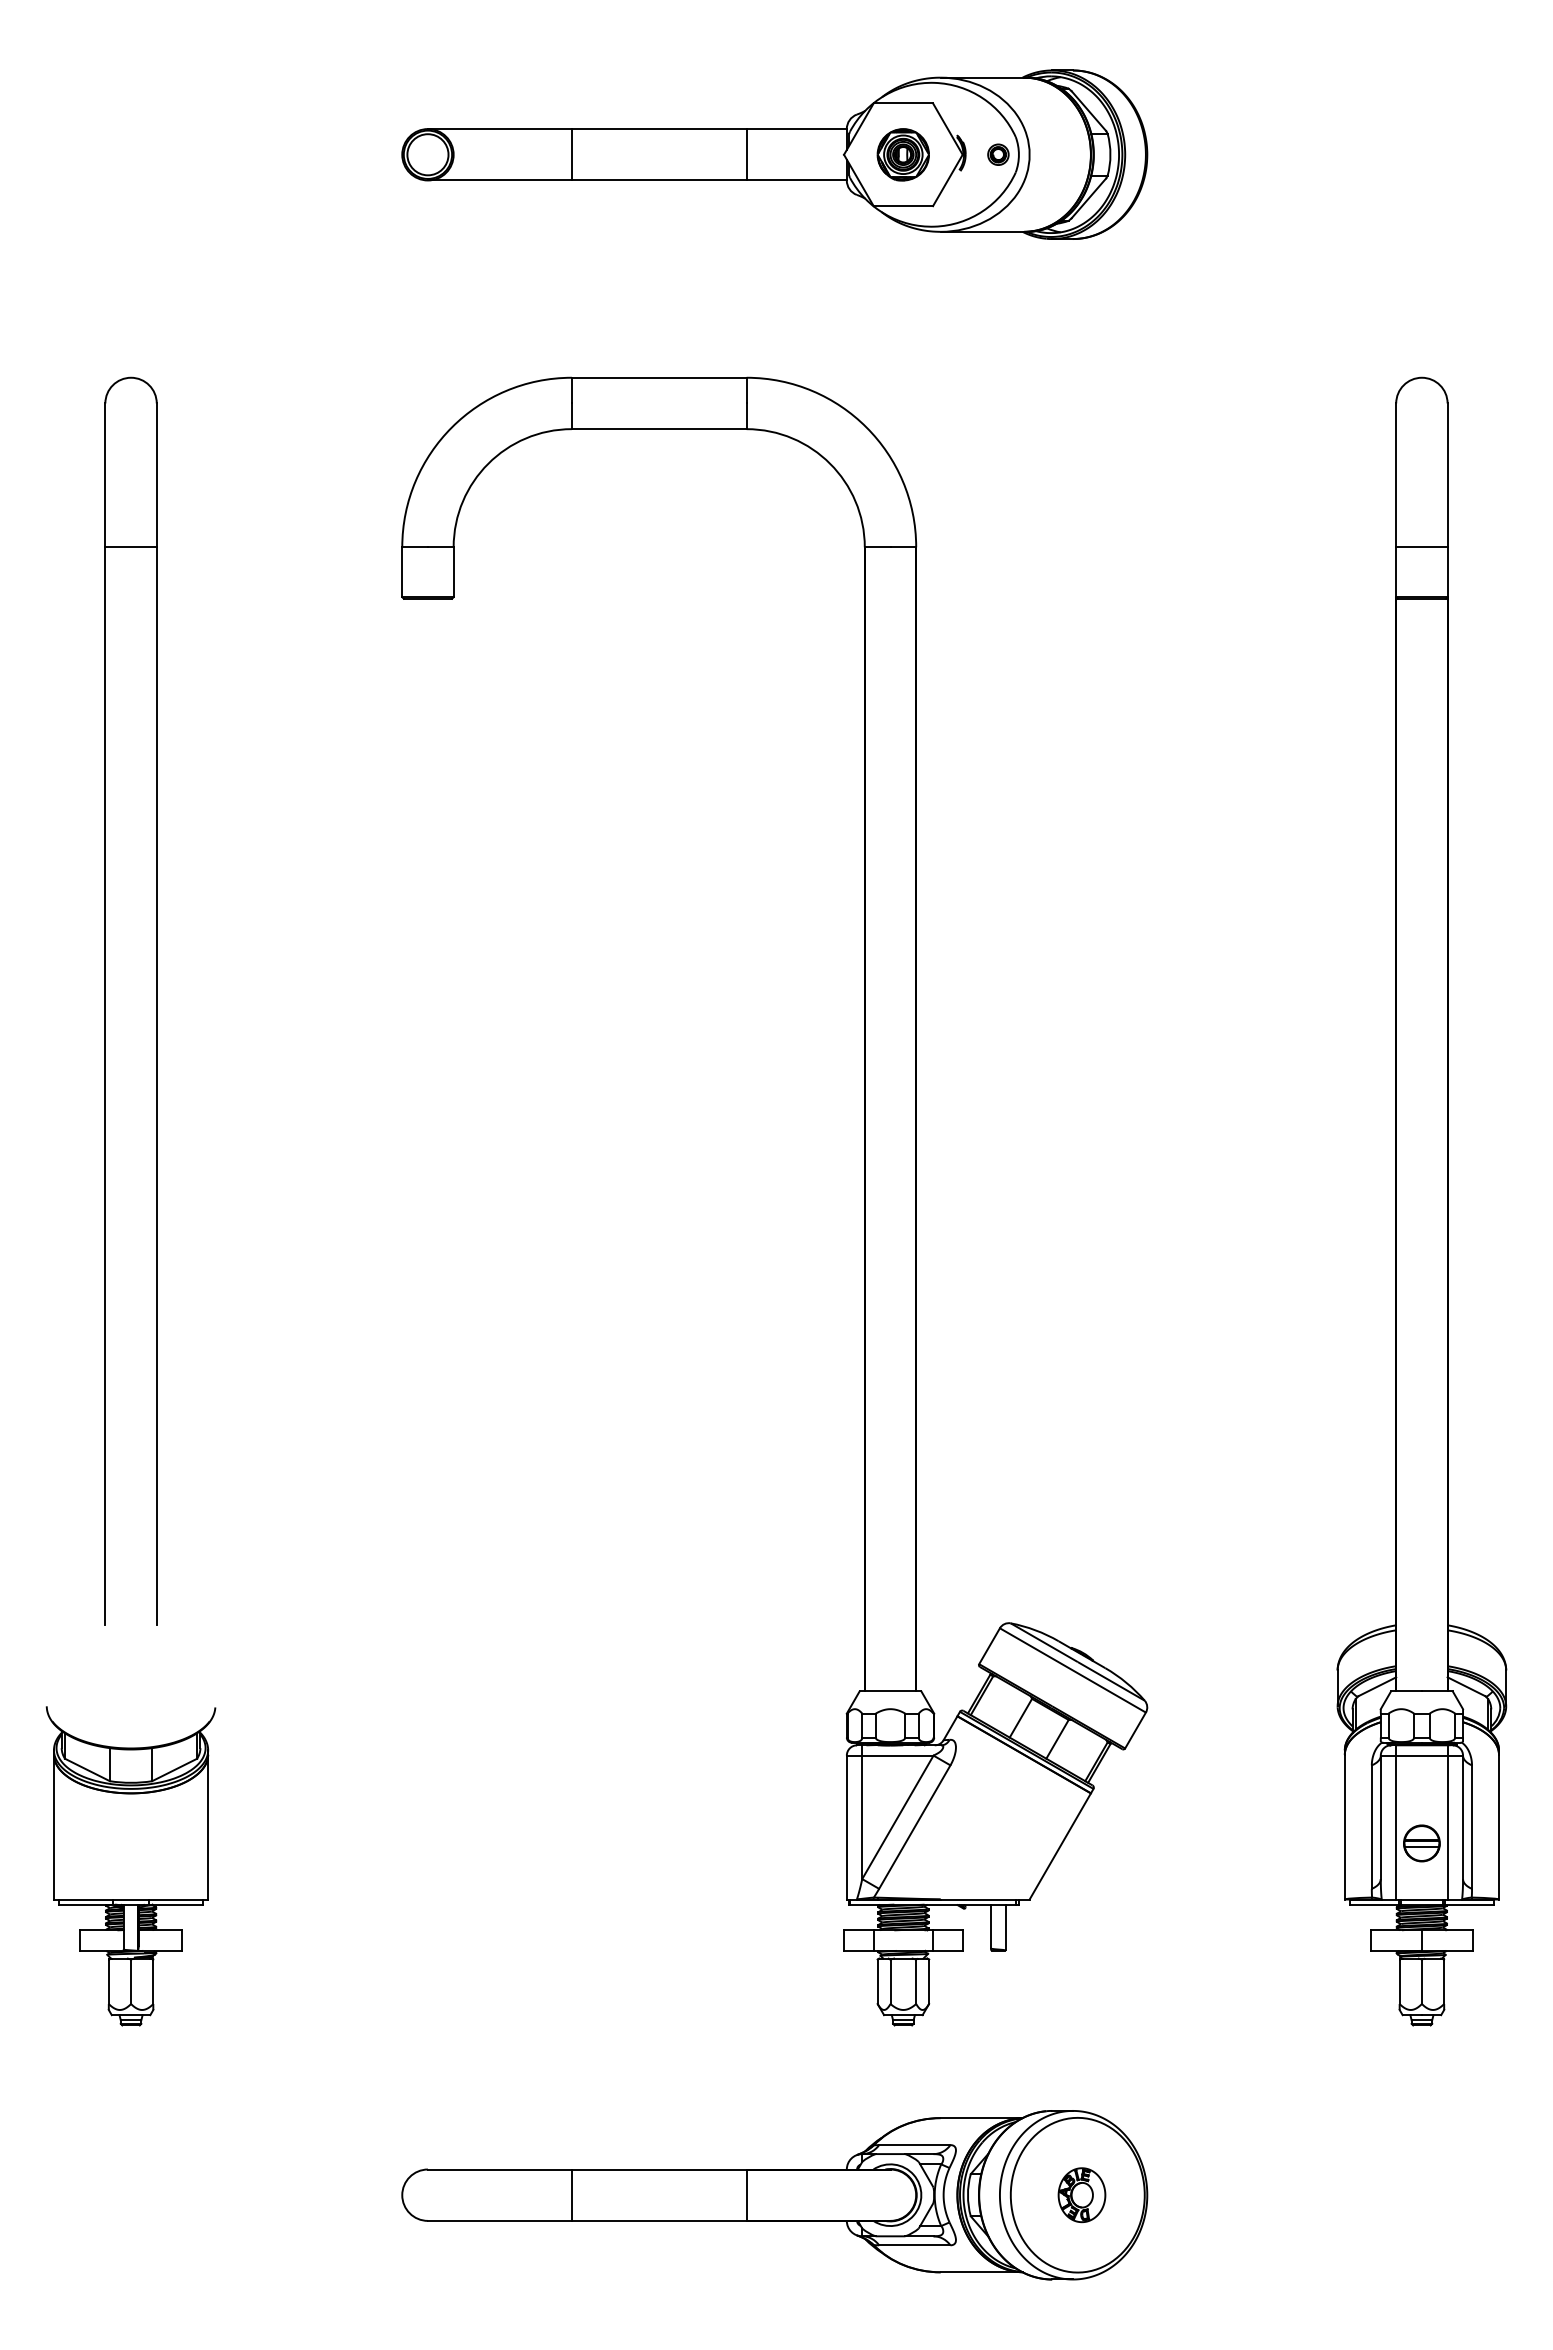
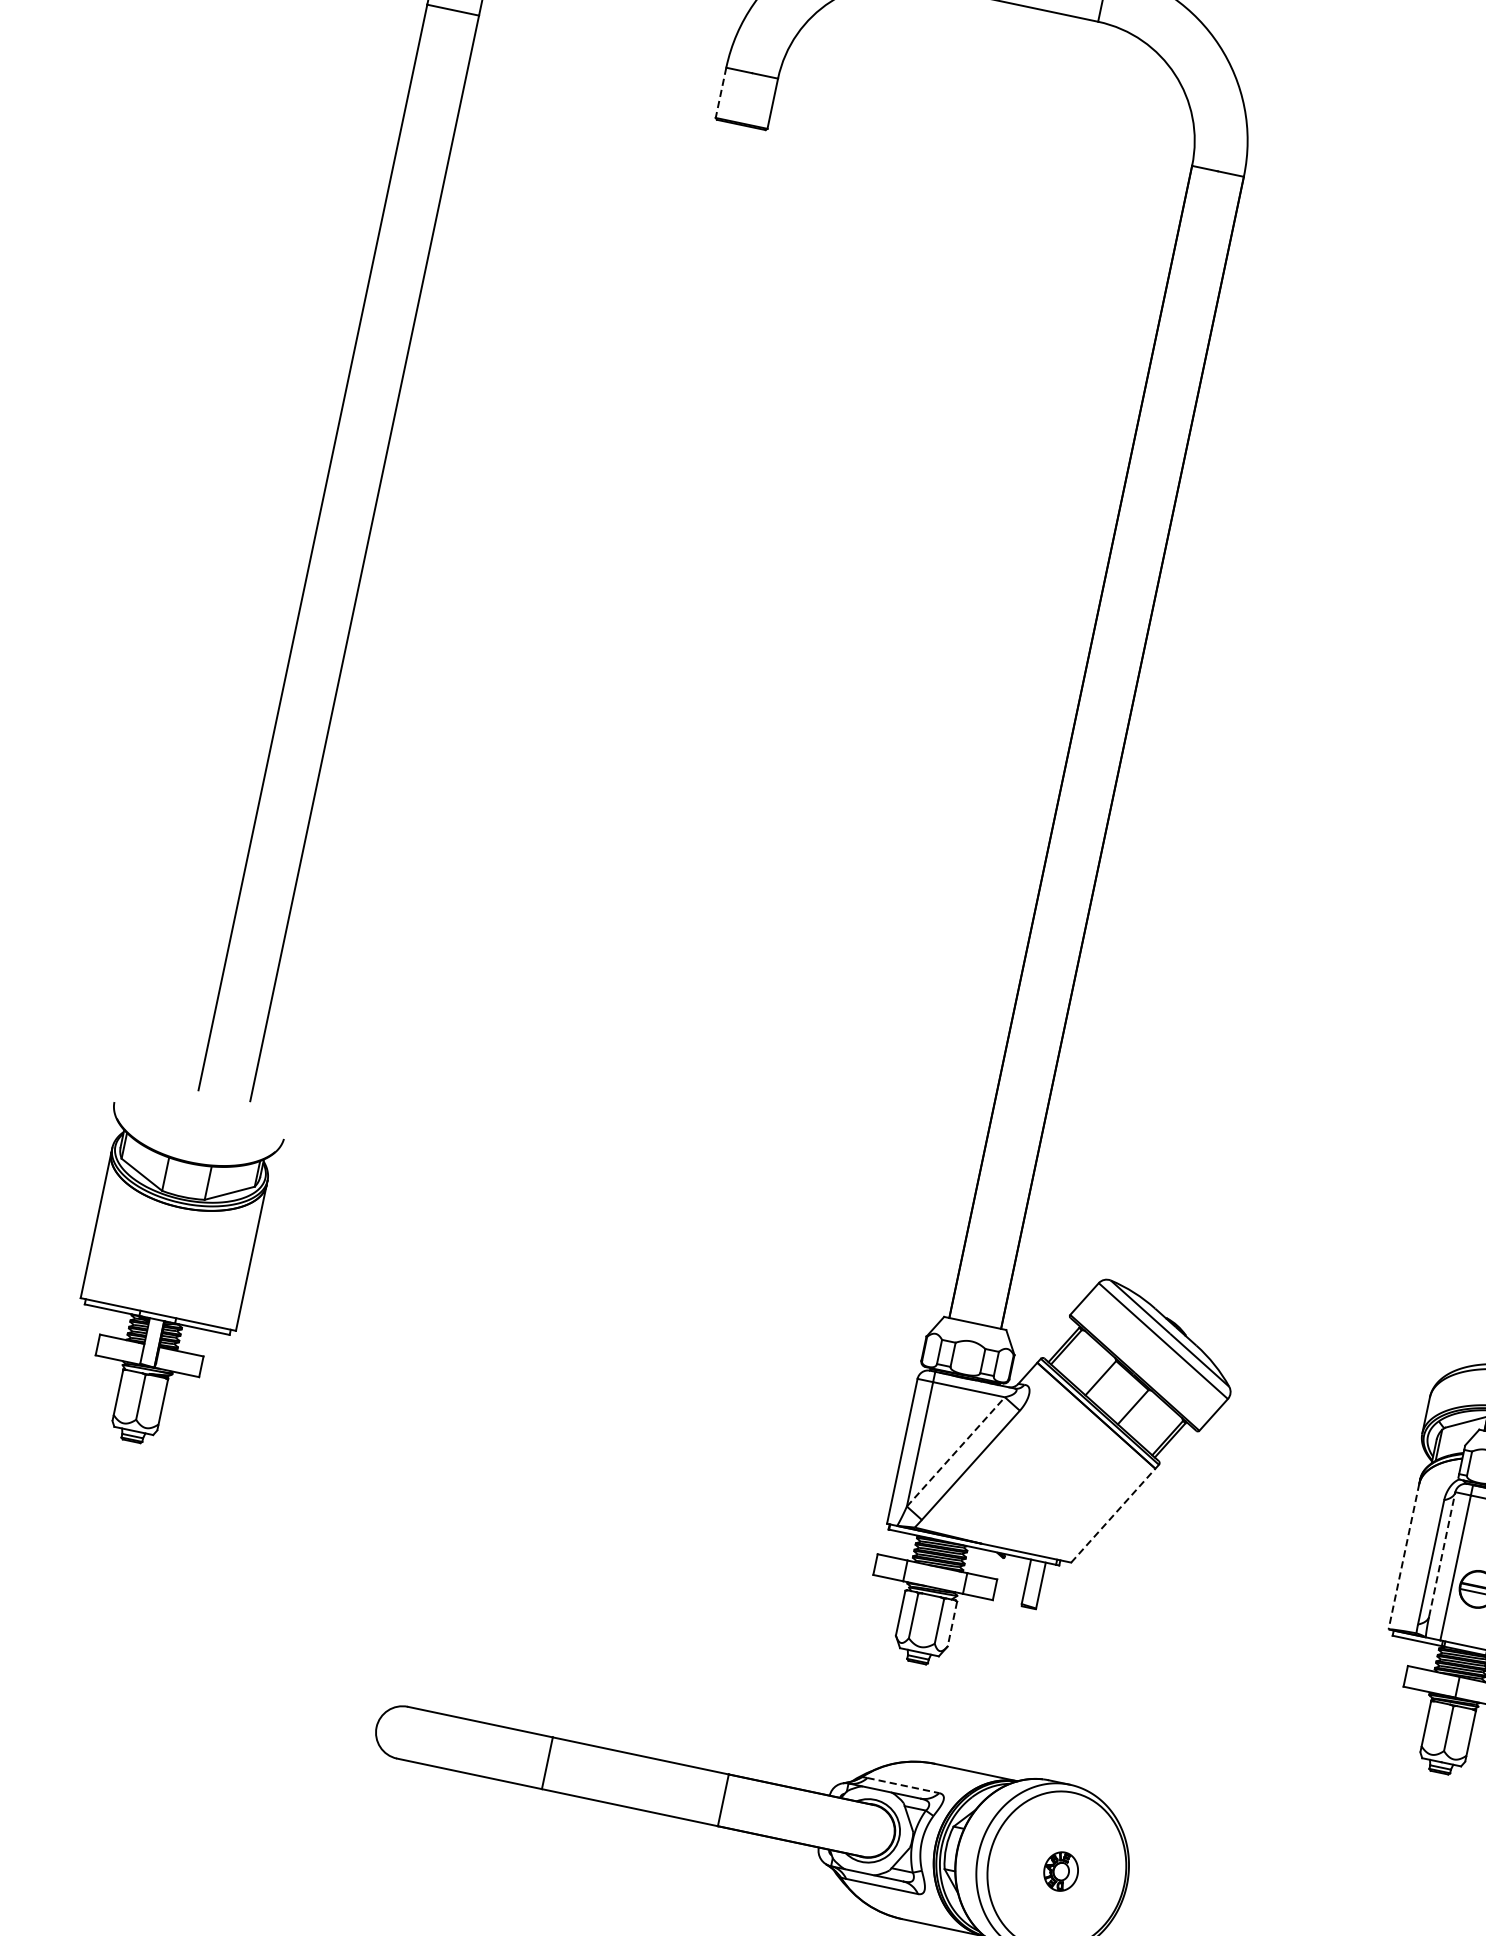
line: (402, 572) -> (721, 93), solid -> dashed
line: (898, 1816) -> (956, 1451), solid -> dashed
line: (1380, 1817) -> (1441, 1554), solid -> dashed
line: (1344, 1827) -> (1403, 1556), solid -> dashed
line: (1060, 1846) -> (1113, 1515), solid -> dashed
part: (130, 1866) -> (164, 1281), moved
line: (929, 1982) -> (952, 1624), solid -> dashed
line: (914, 2145) -> (903, 1785), solid -> dashed
part: (1081, 2195) -> (1060, 1871), size x0.7

